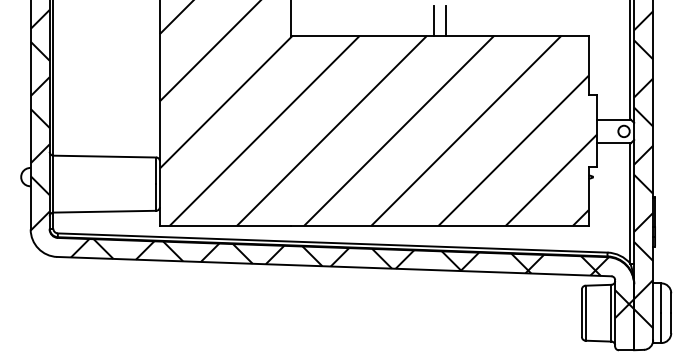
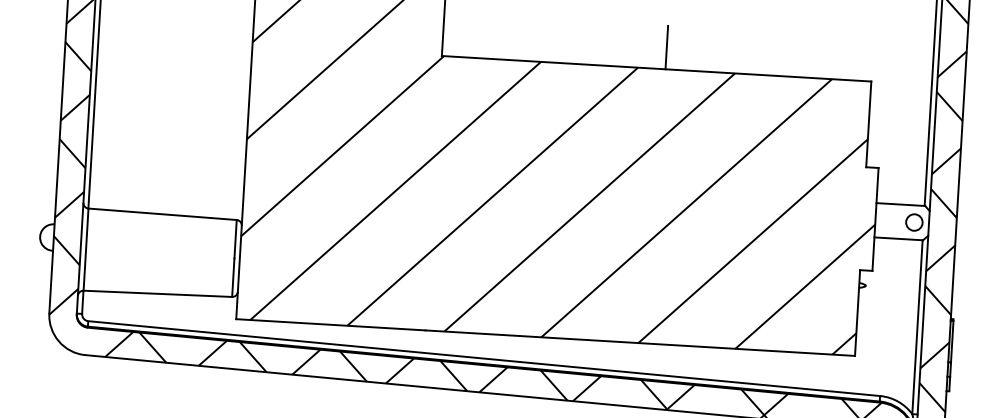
line: (433, 20) -> (648, 46), removed

